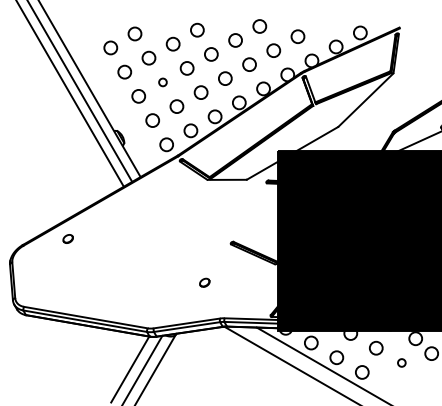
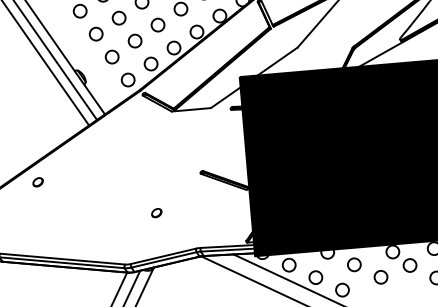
circle: (162, 82) -> (118, 18), size x1.67
part: (204, 282) -> (156, 212), moved
circle: (401, 362) -> (380, 276), size x1.67

